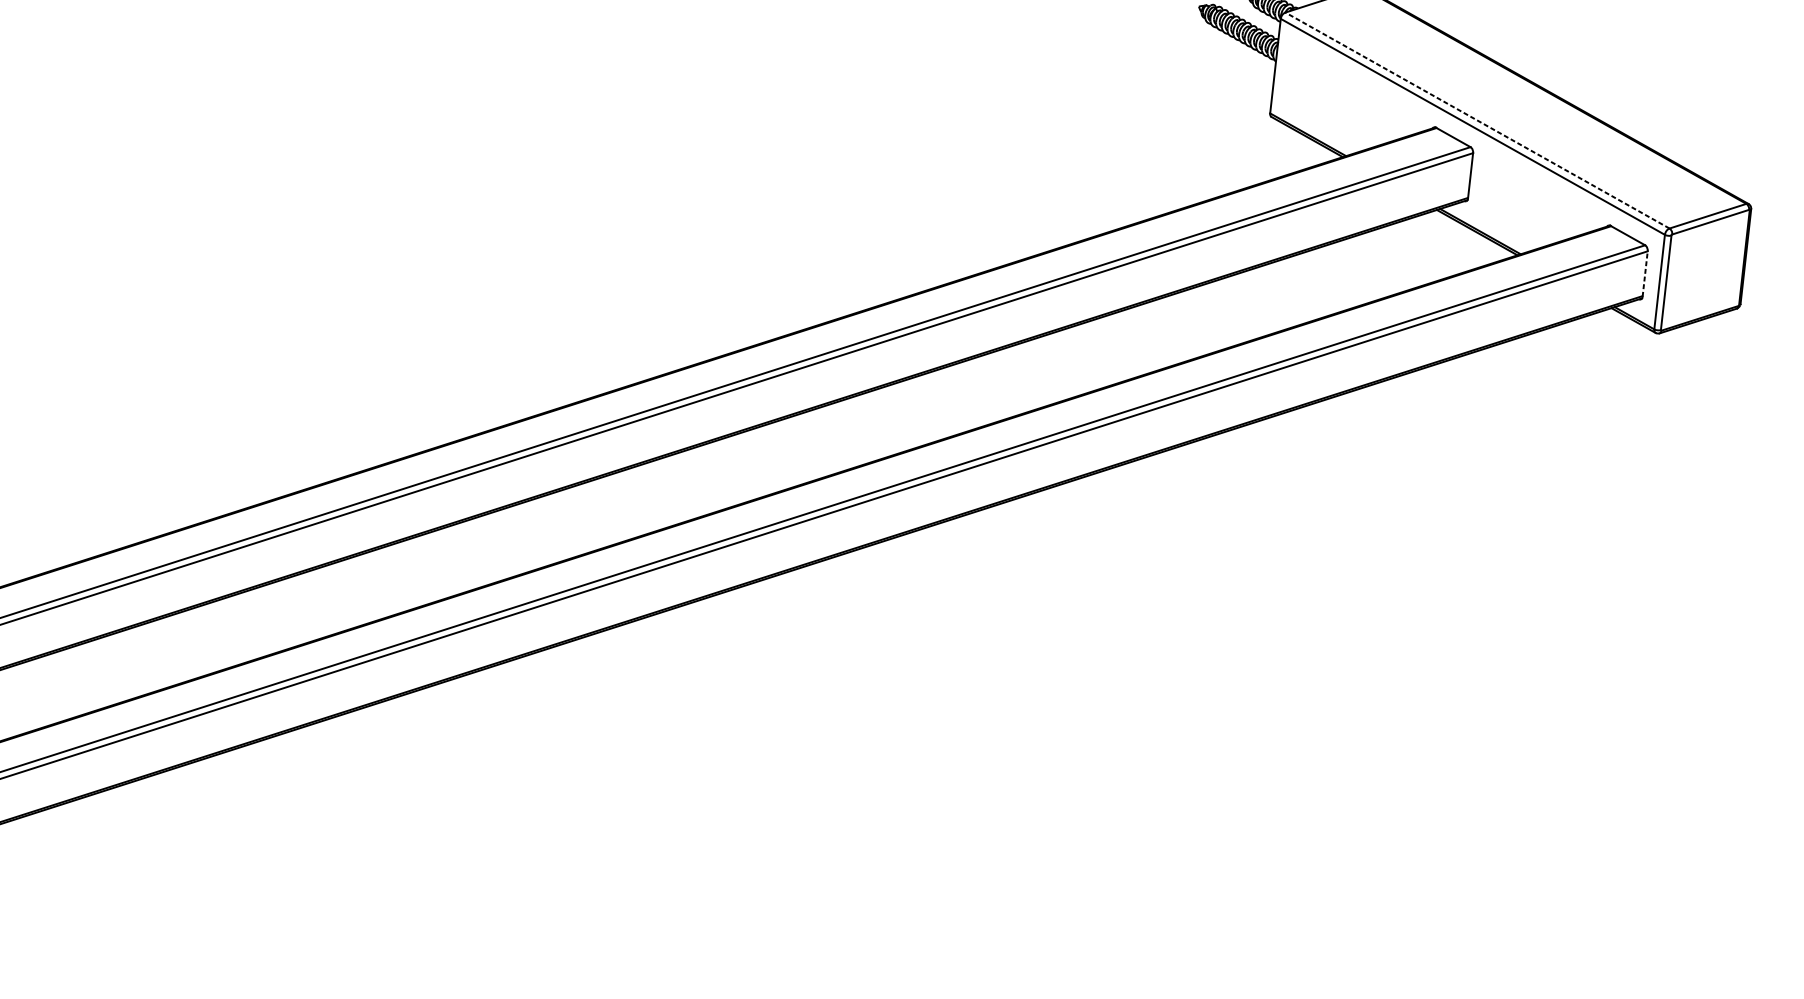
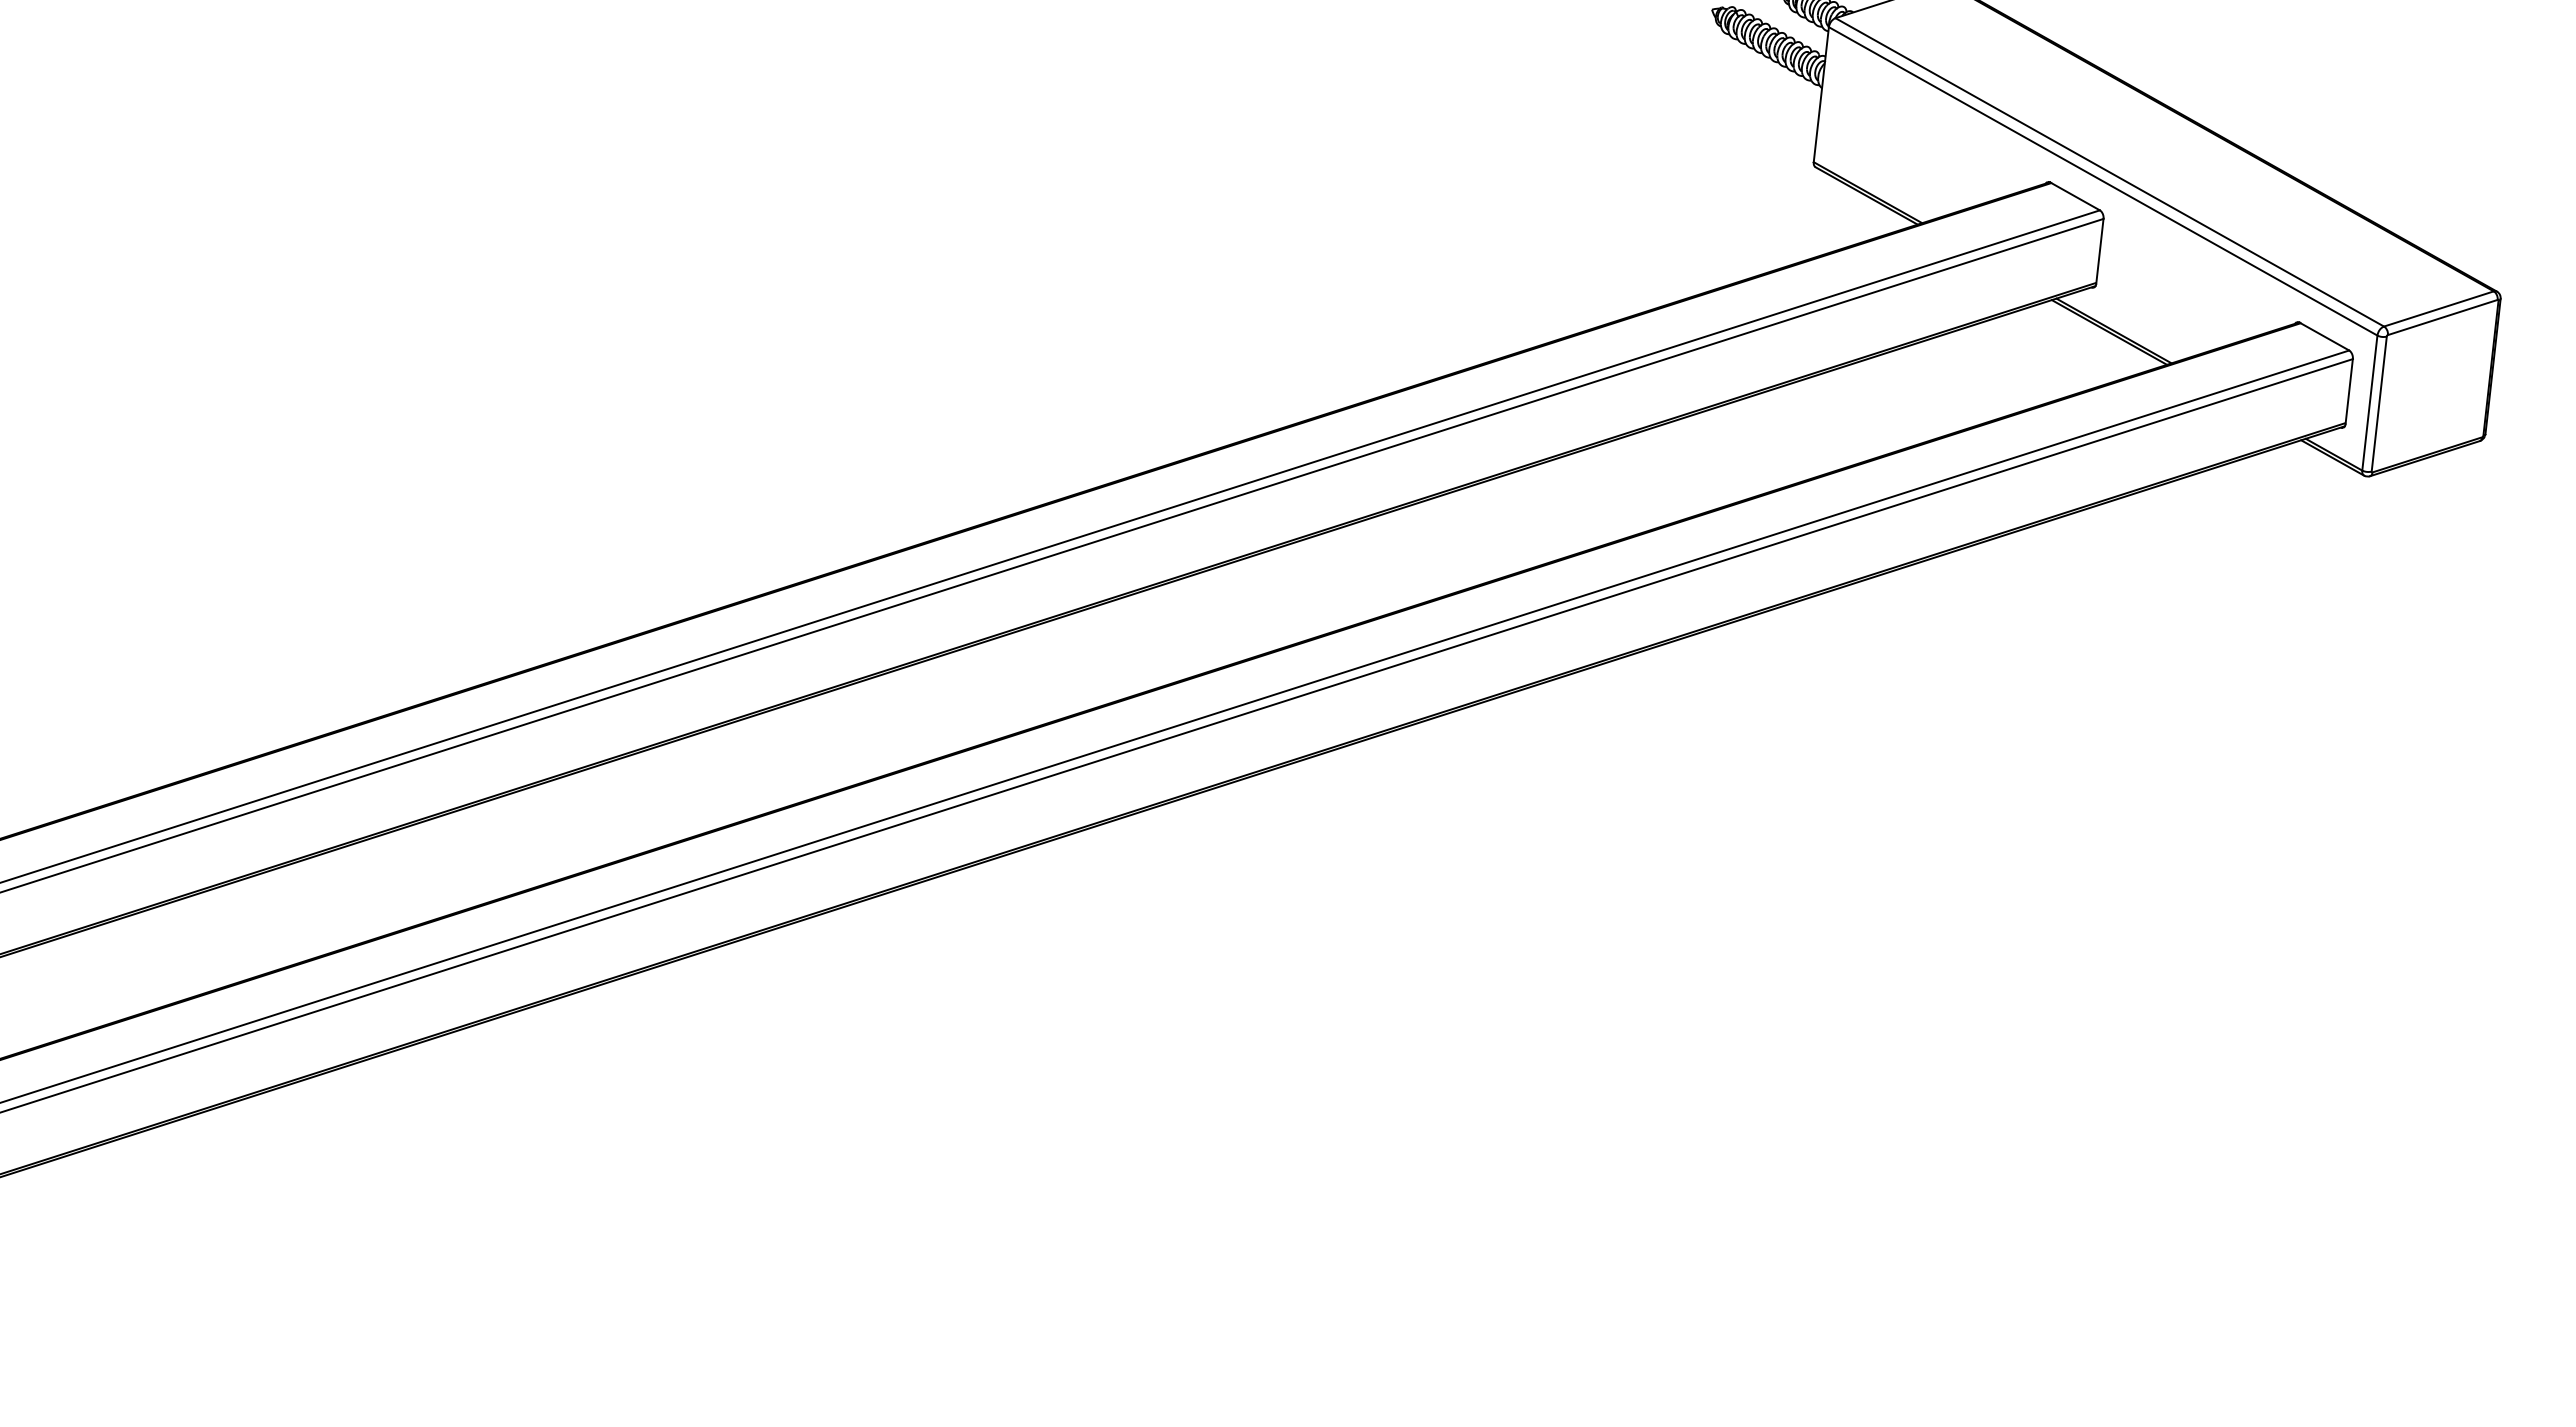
line: (1477, 120) -> (2109, 172), dashed -> solid
line: (1645, 274) -> (2349, 391), dashed -> solid

